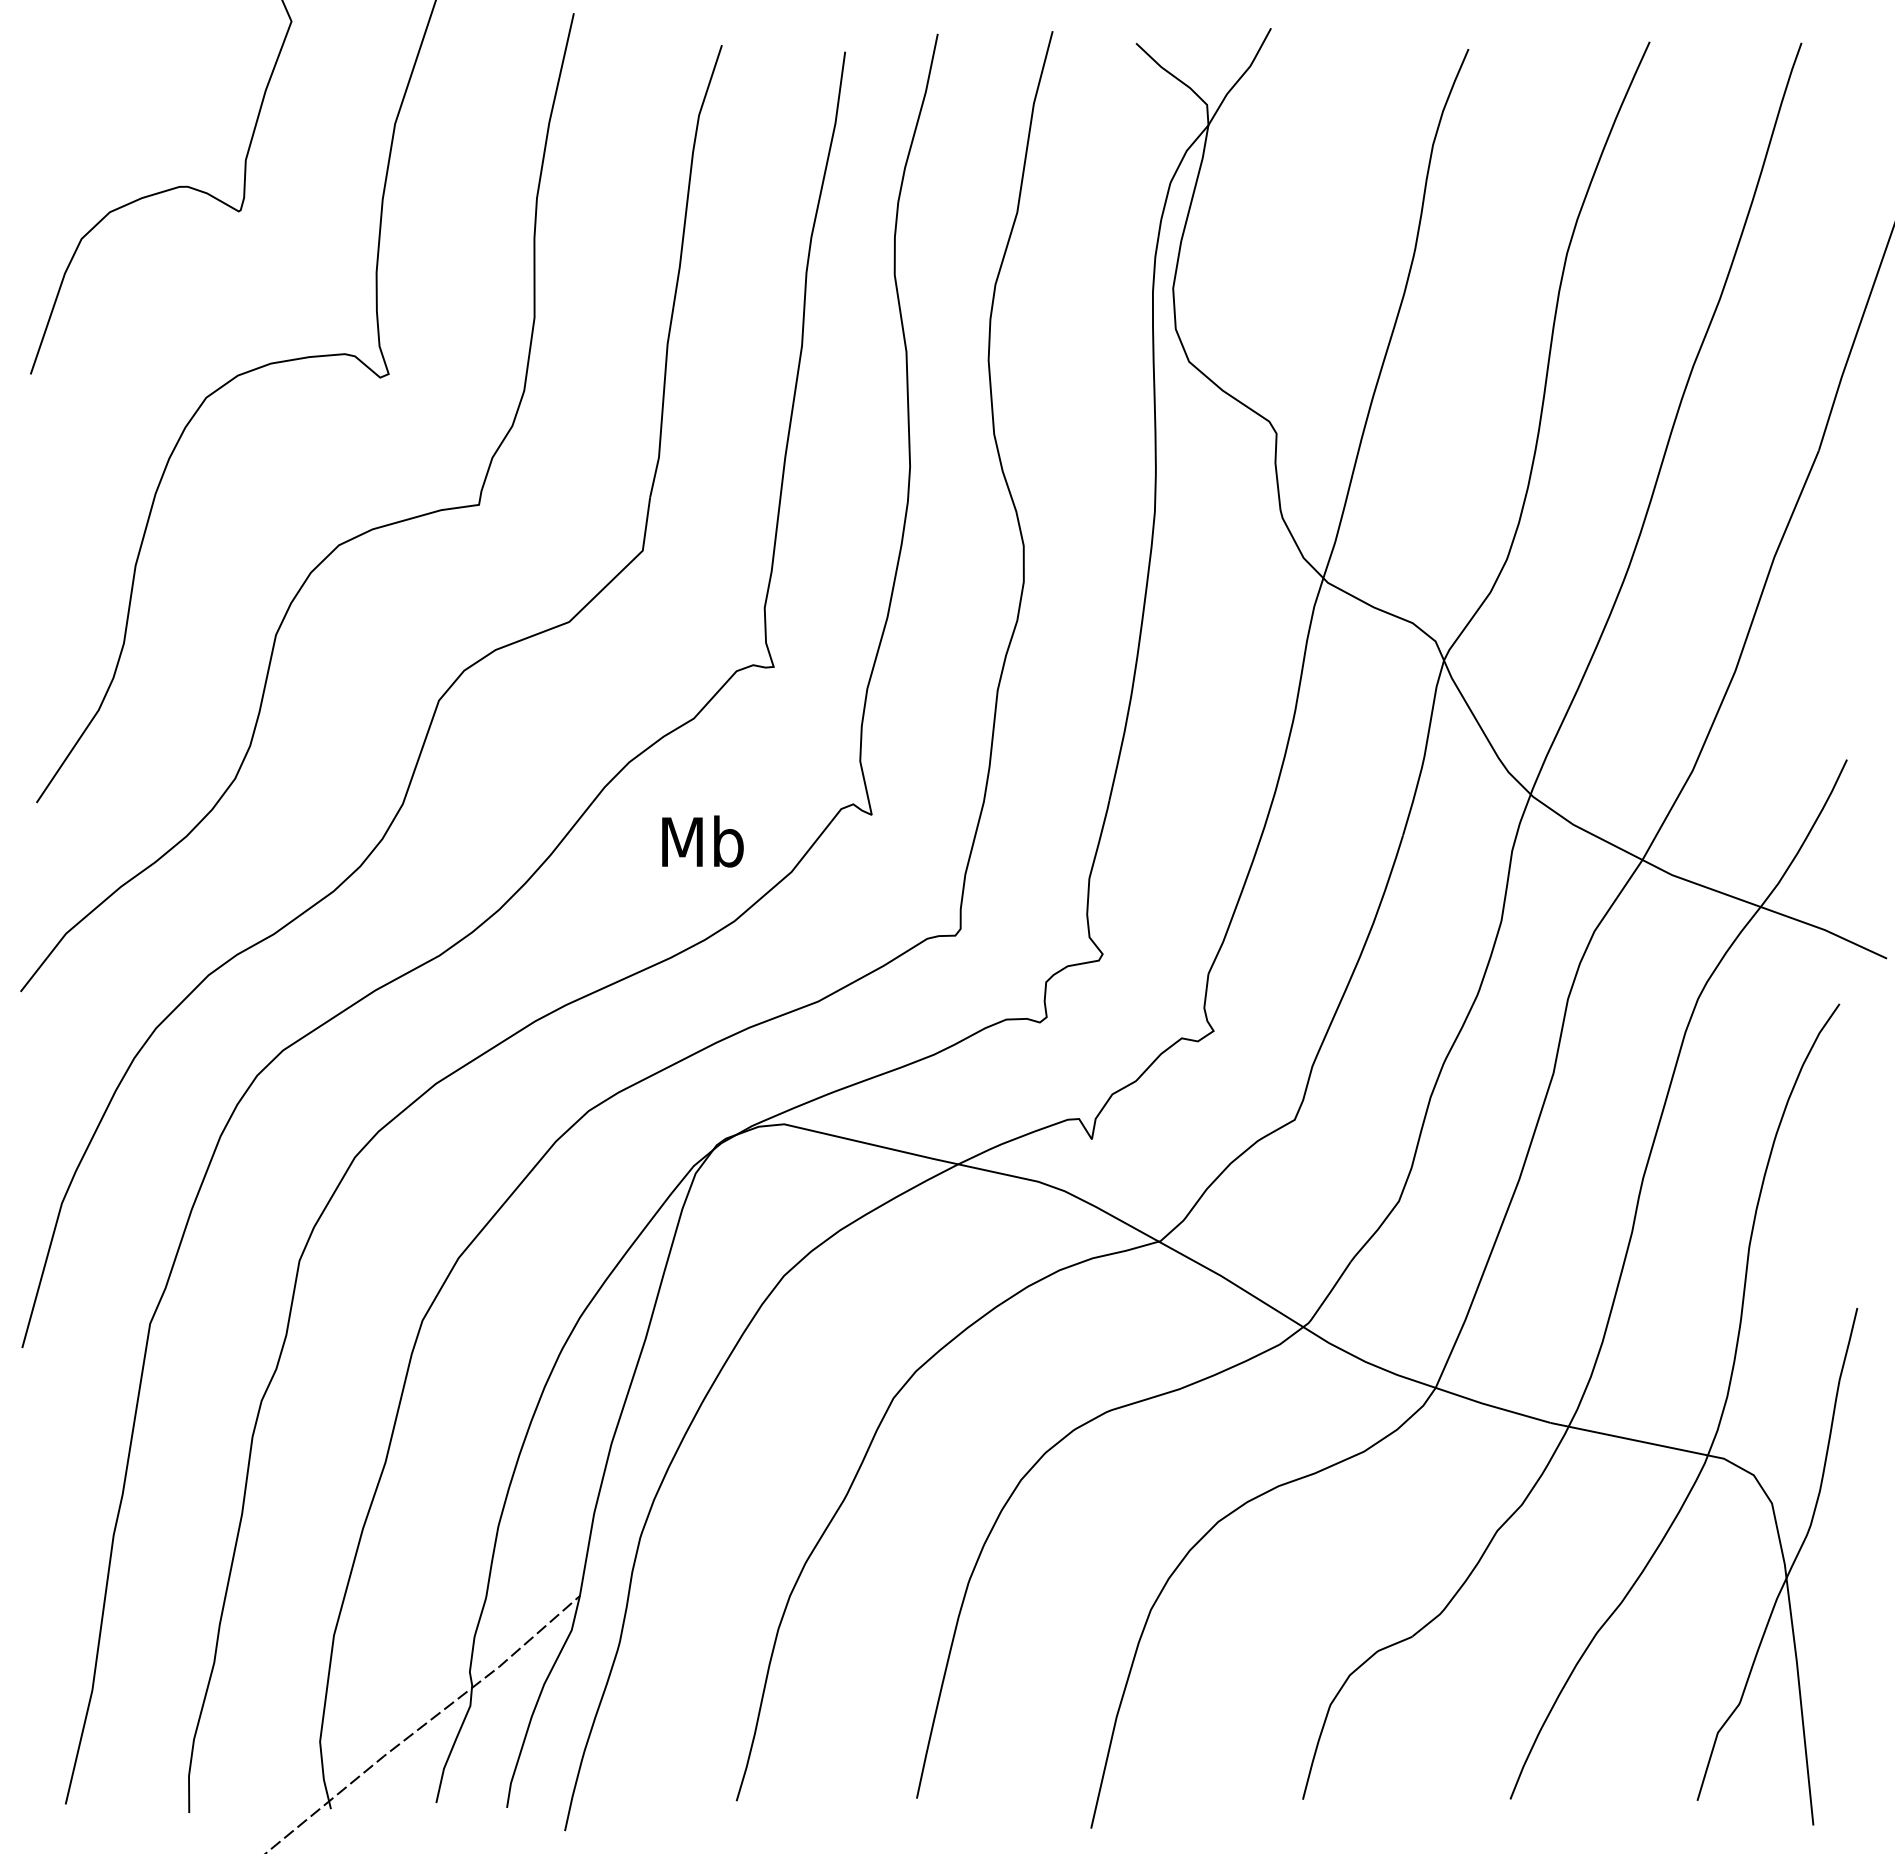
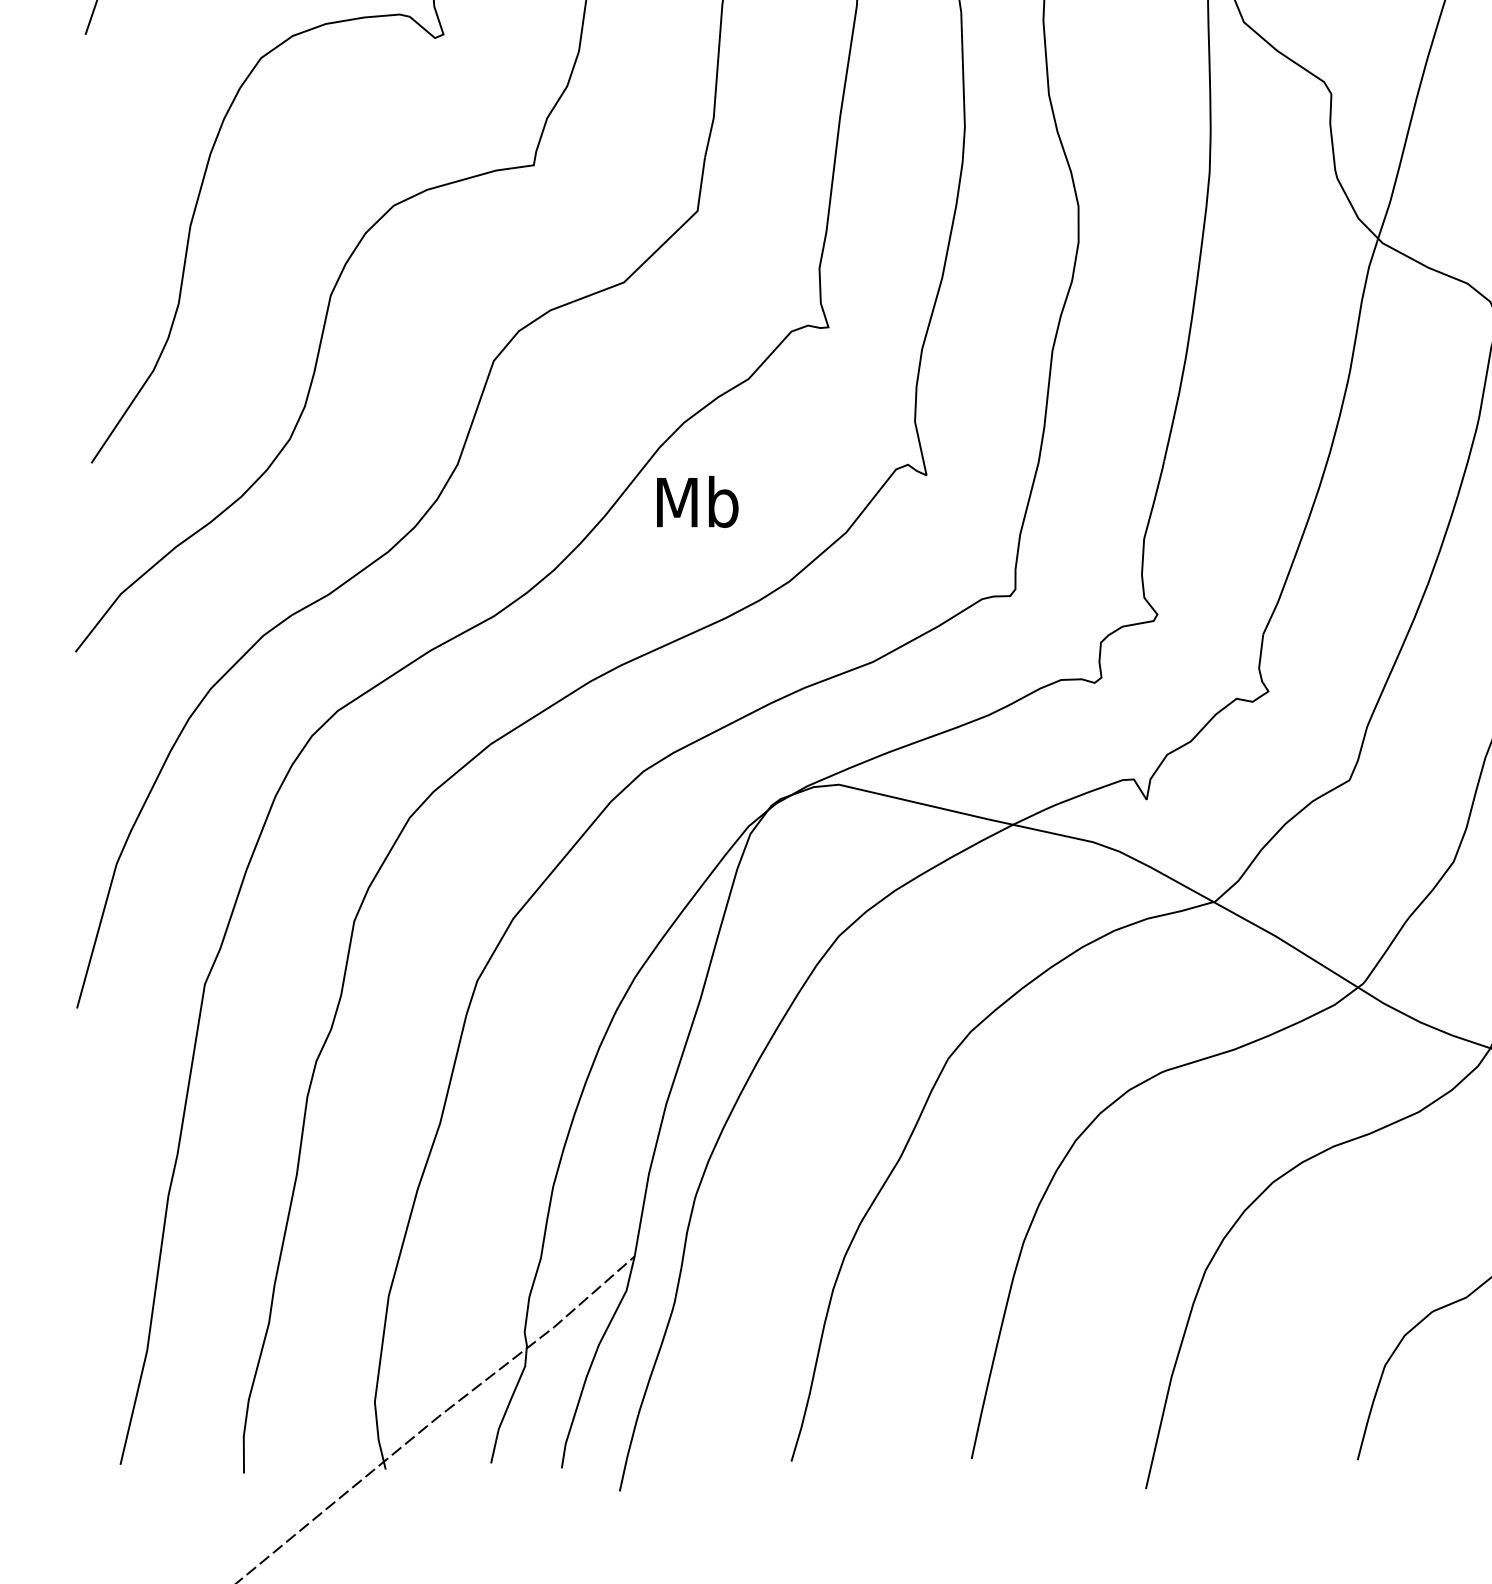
text: (702, 841) -> (697, 501), moved

